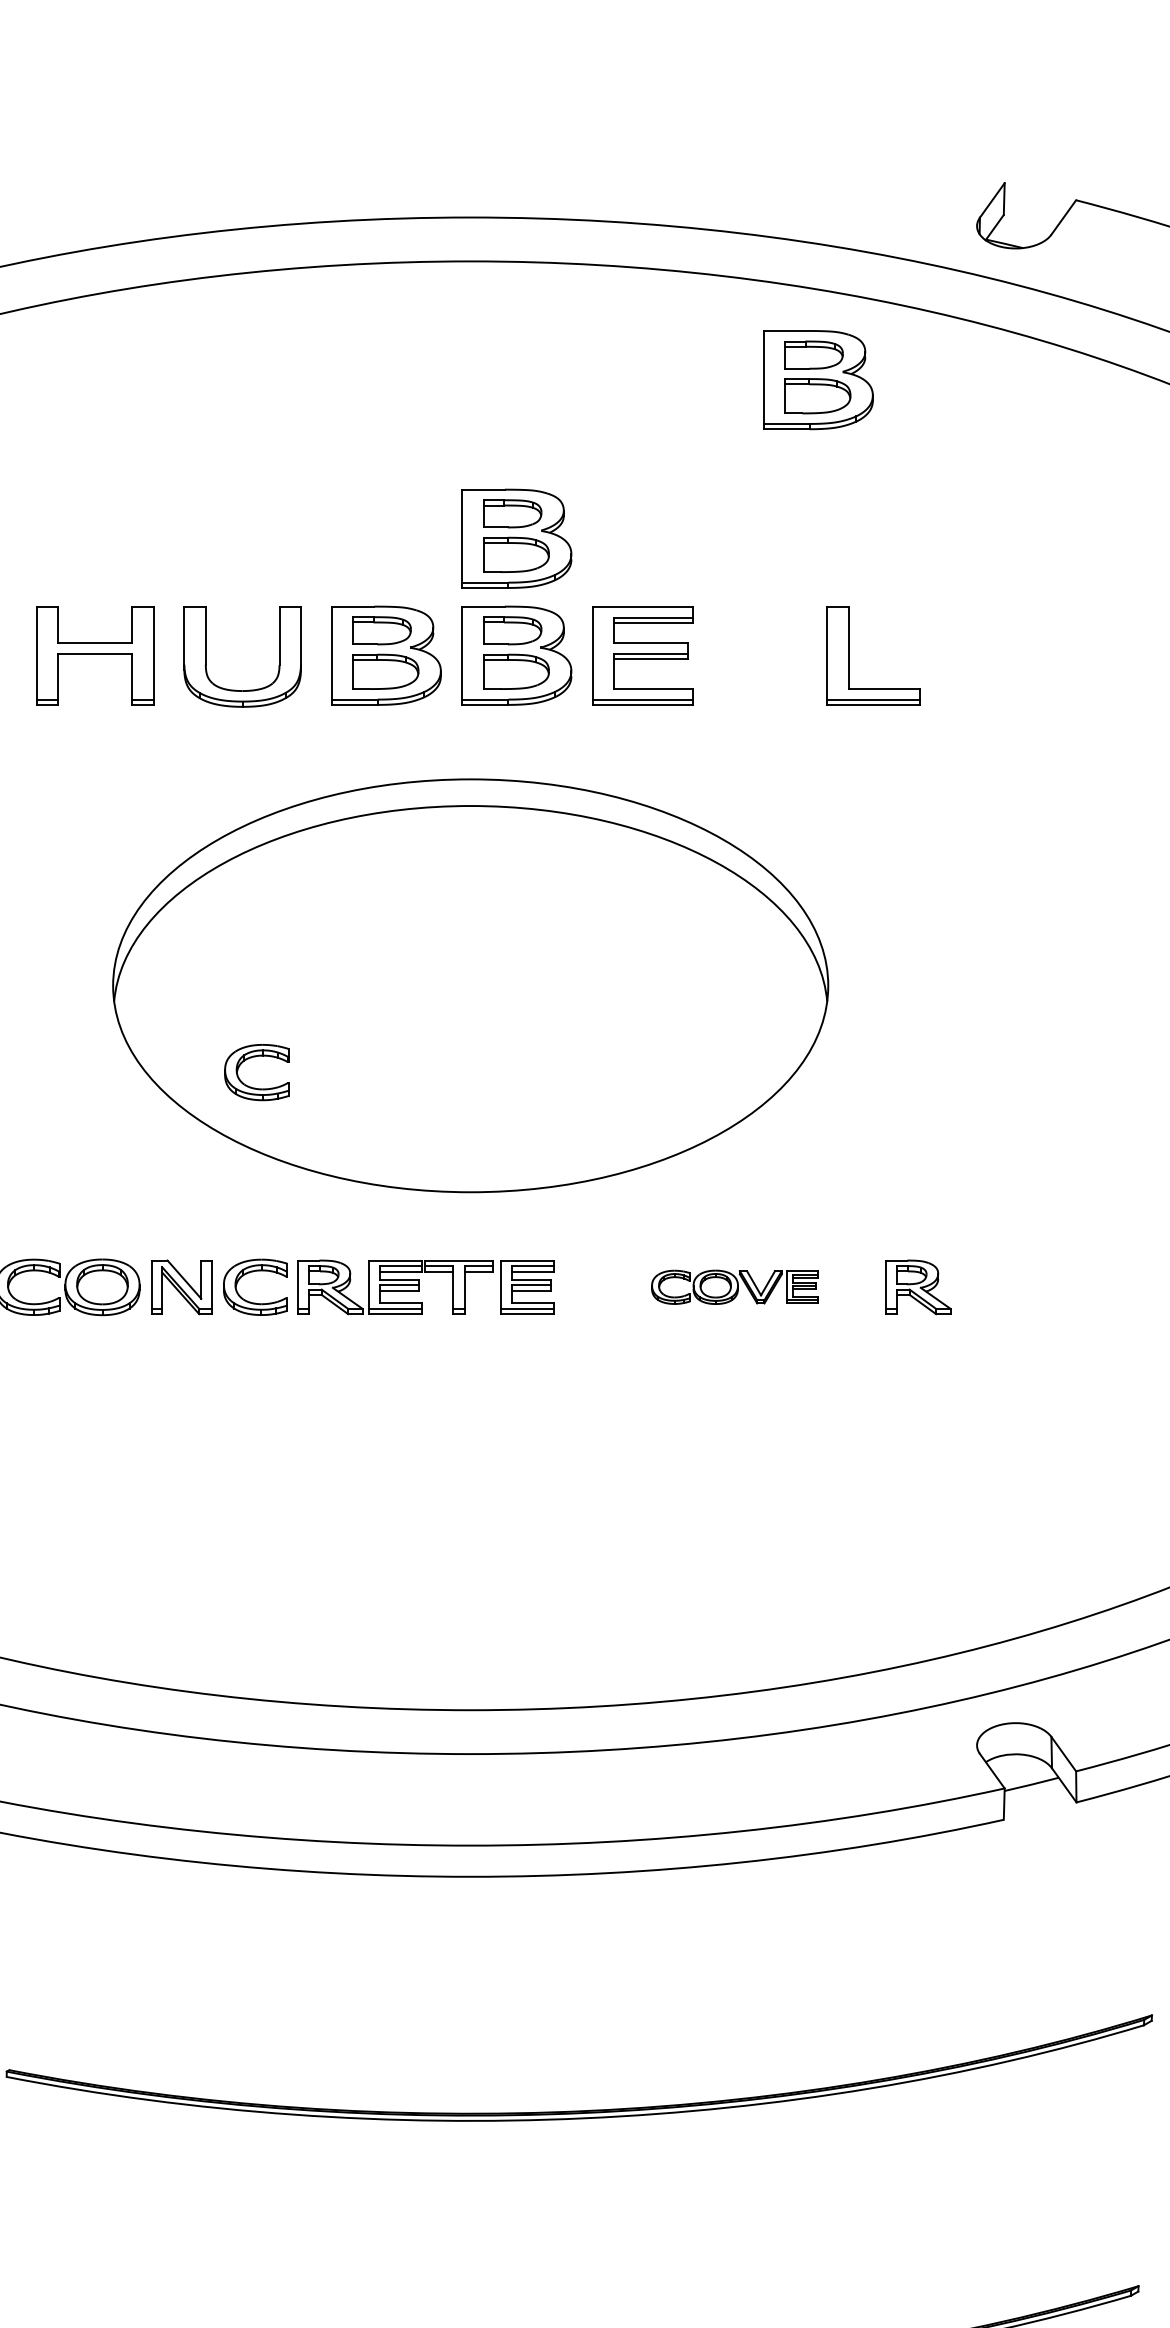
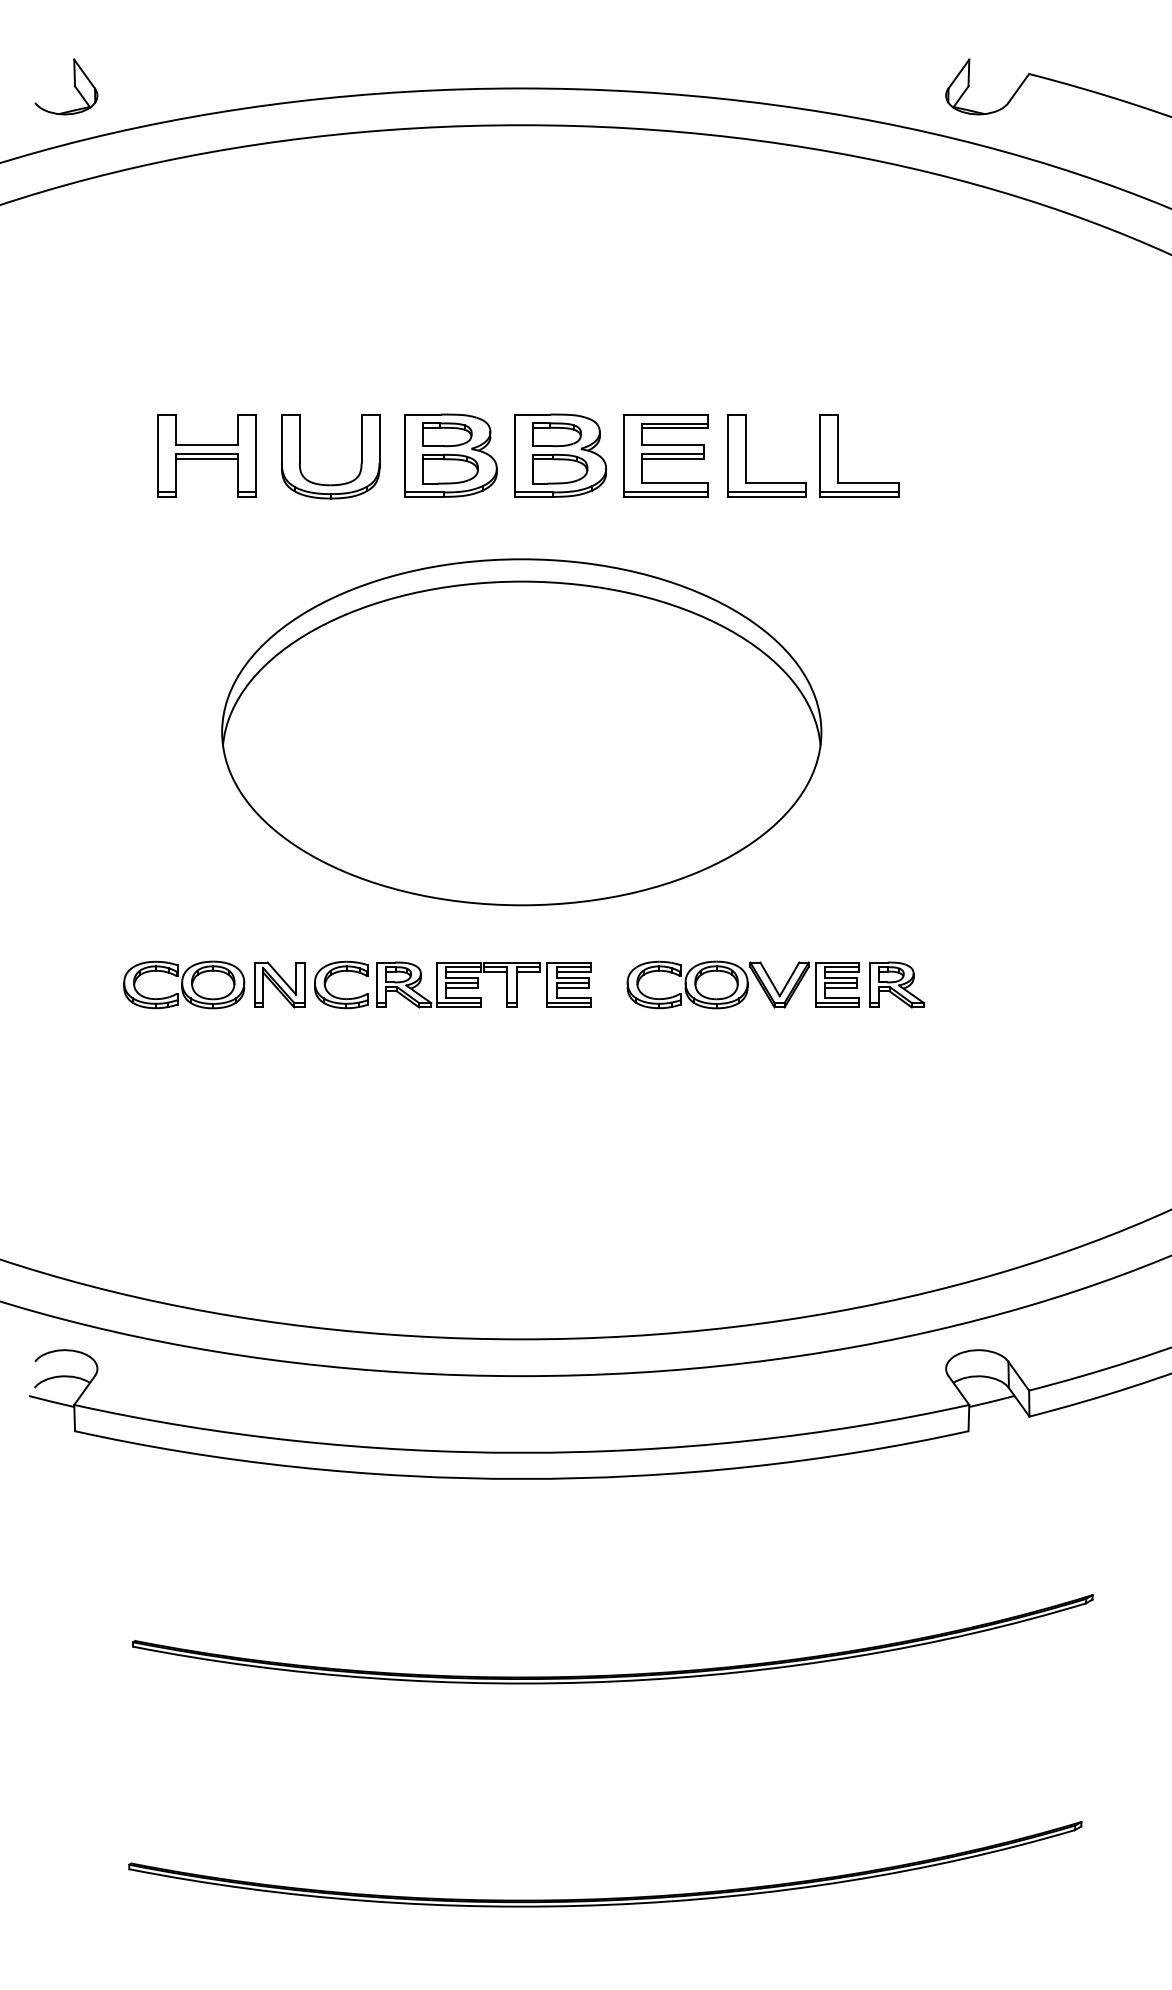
part: (817, 379) -> (812, 224), removed
part: (516, 538) -> (560, 357), removed
part: (738, 655) -> (746, 455), added
line: (95, 659) -> (207, 458), added
part: (256, 1057) -> (342, 792), removed
part: (734, 1286) -> (742, 984), size x1.67

